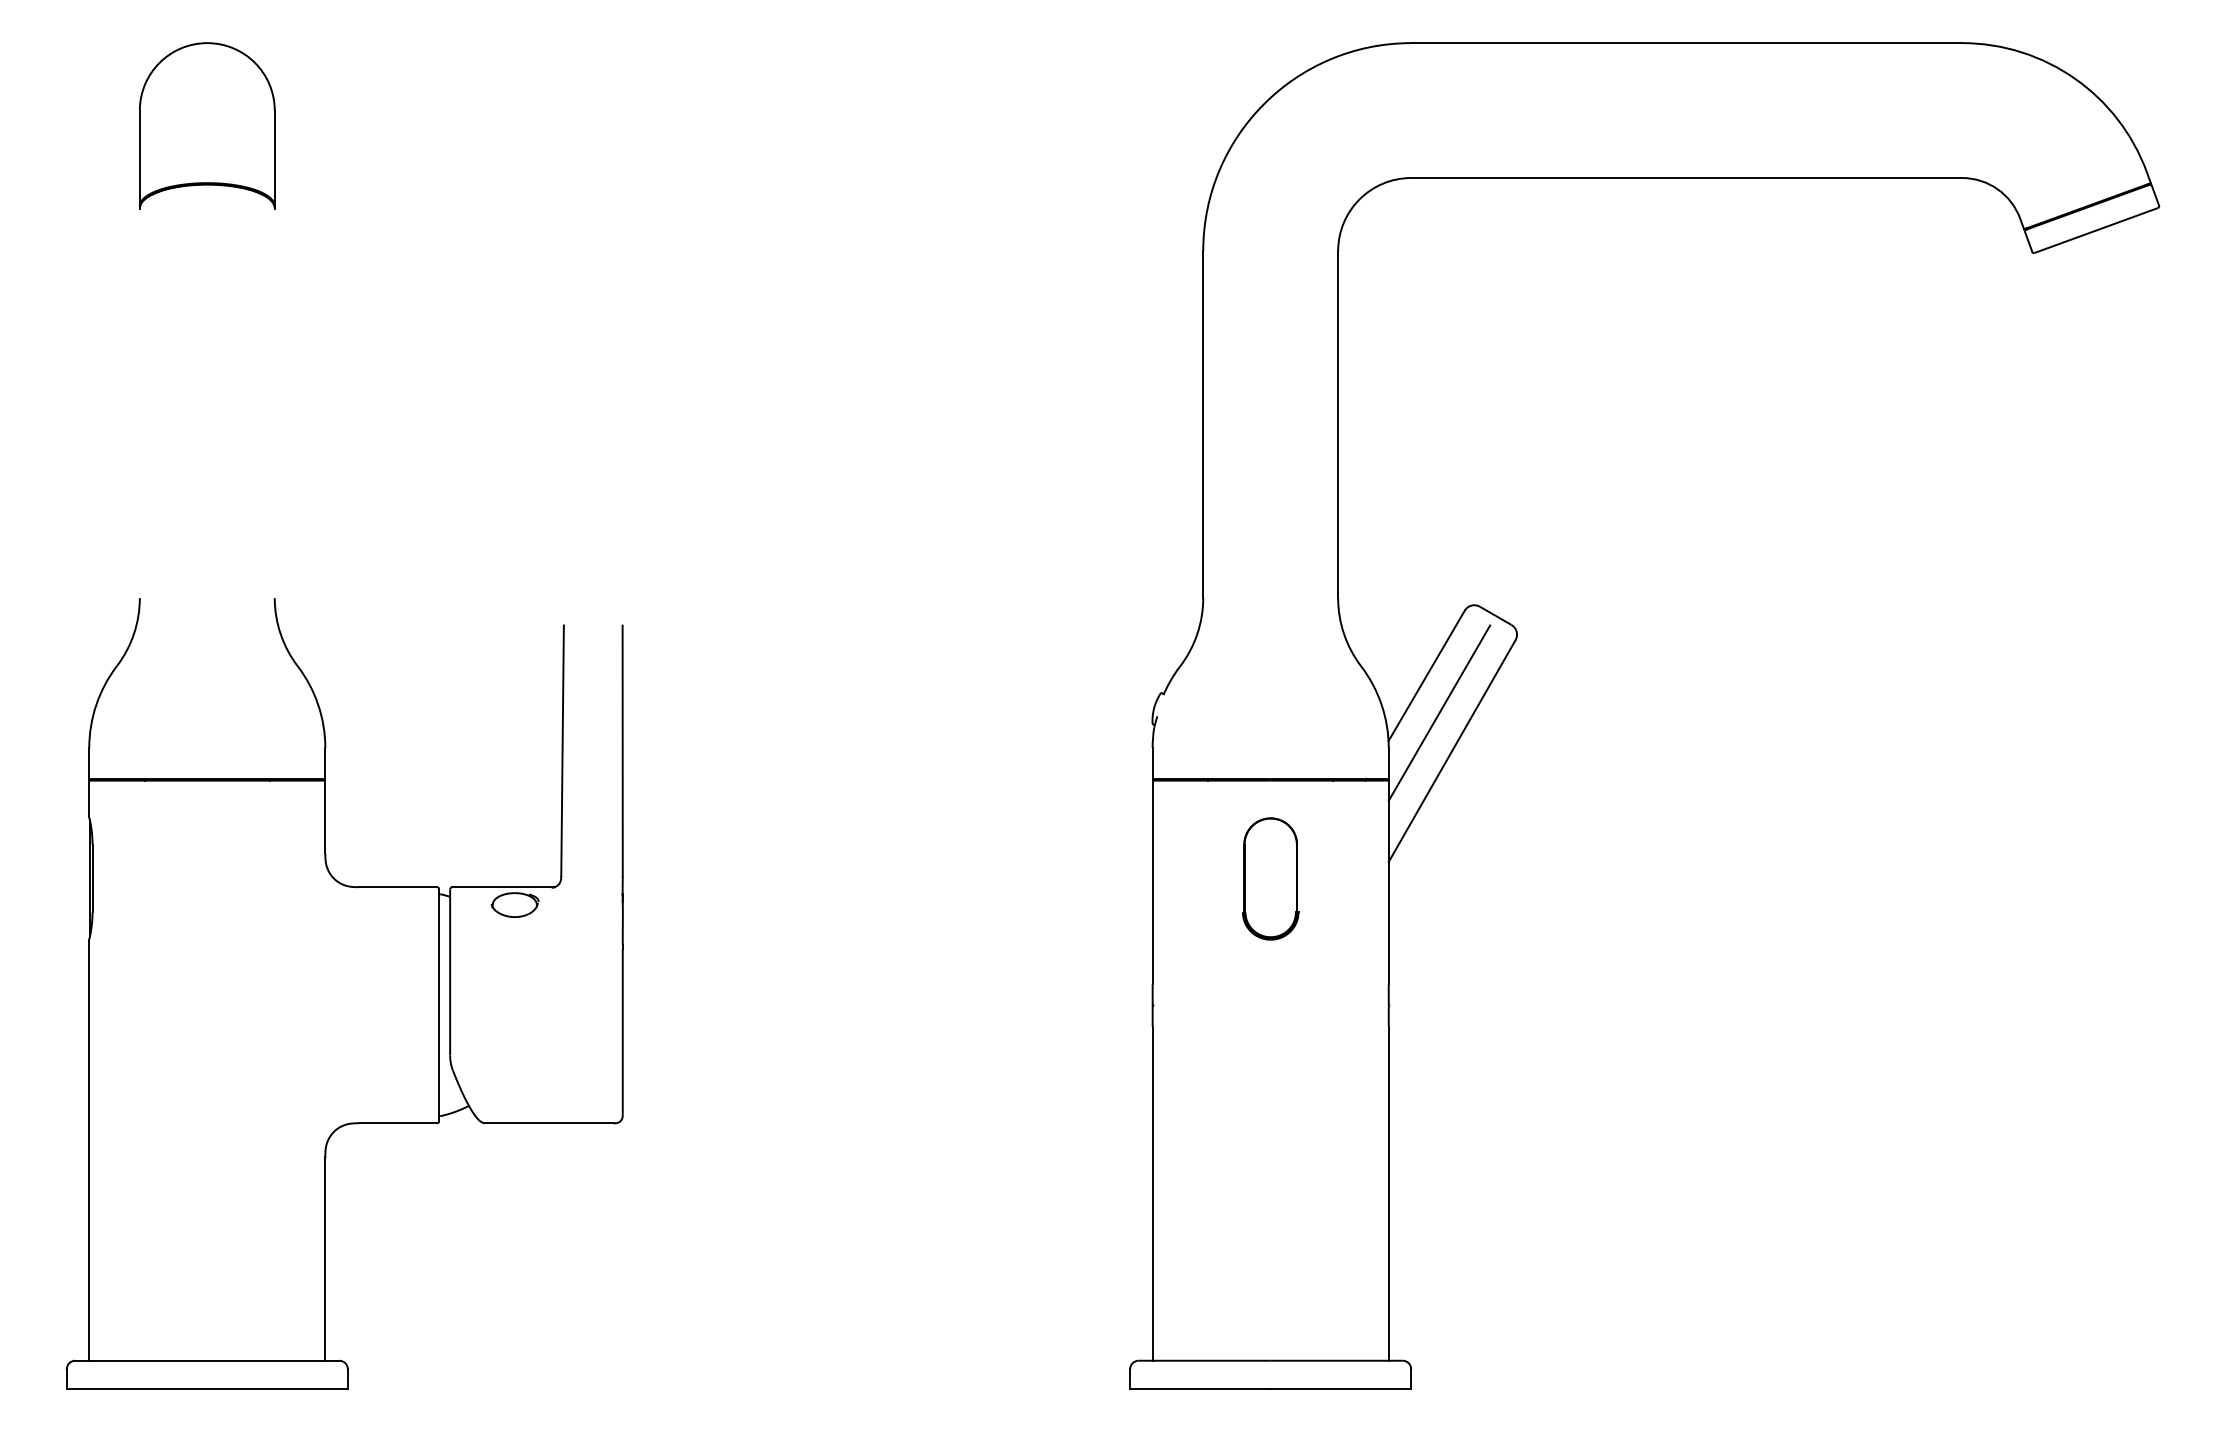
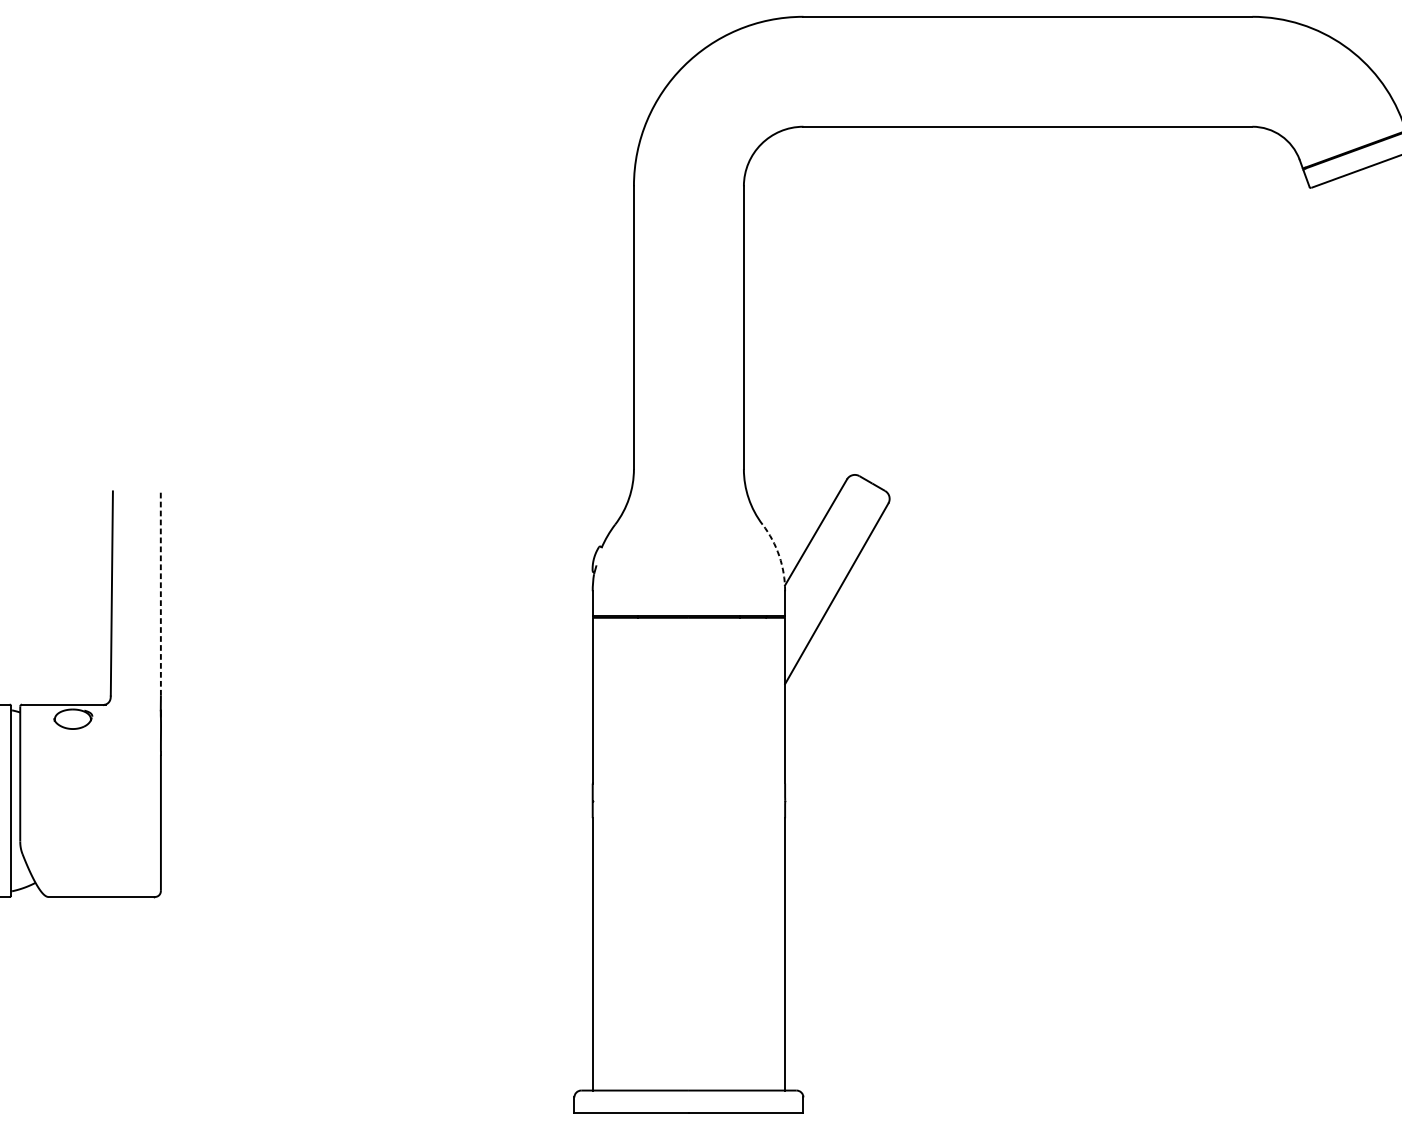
arc: (1381, 704) -> (779, 555), solid -> dashed
line: (1439, 712) -> (826, 562), removed
line: (622, 750) -> (160, 593), solid -> dashed
part: (1270, 878) -> (688, 697), removed

